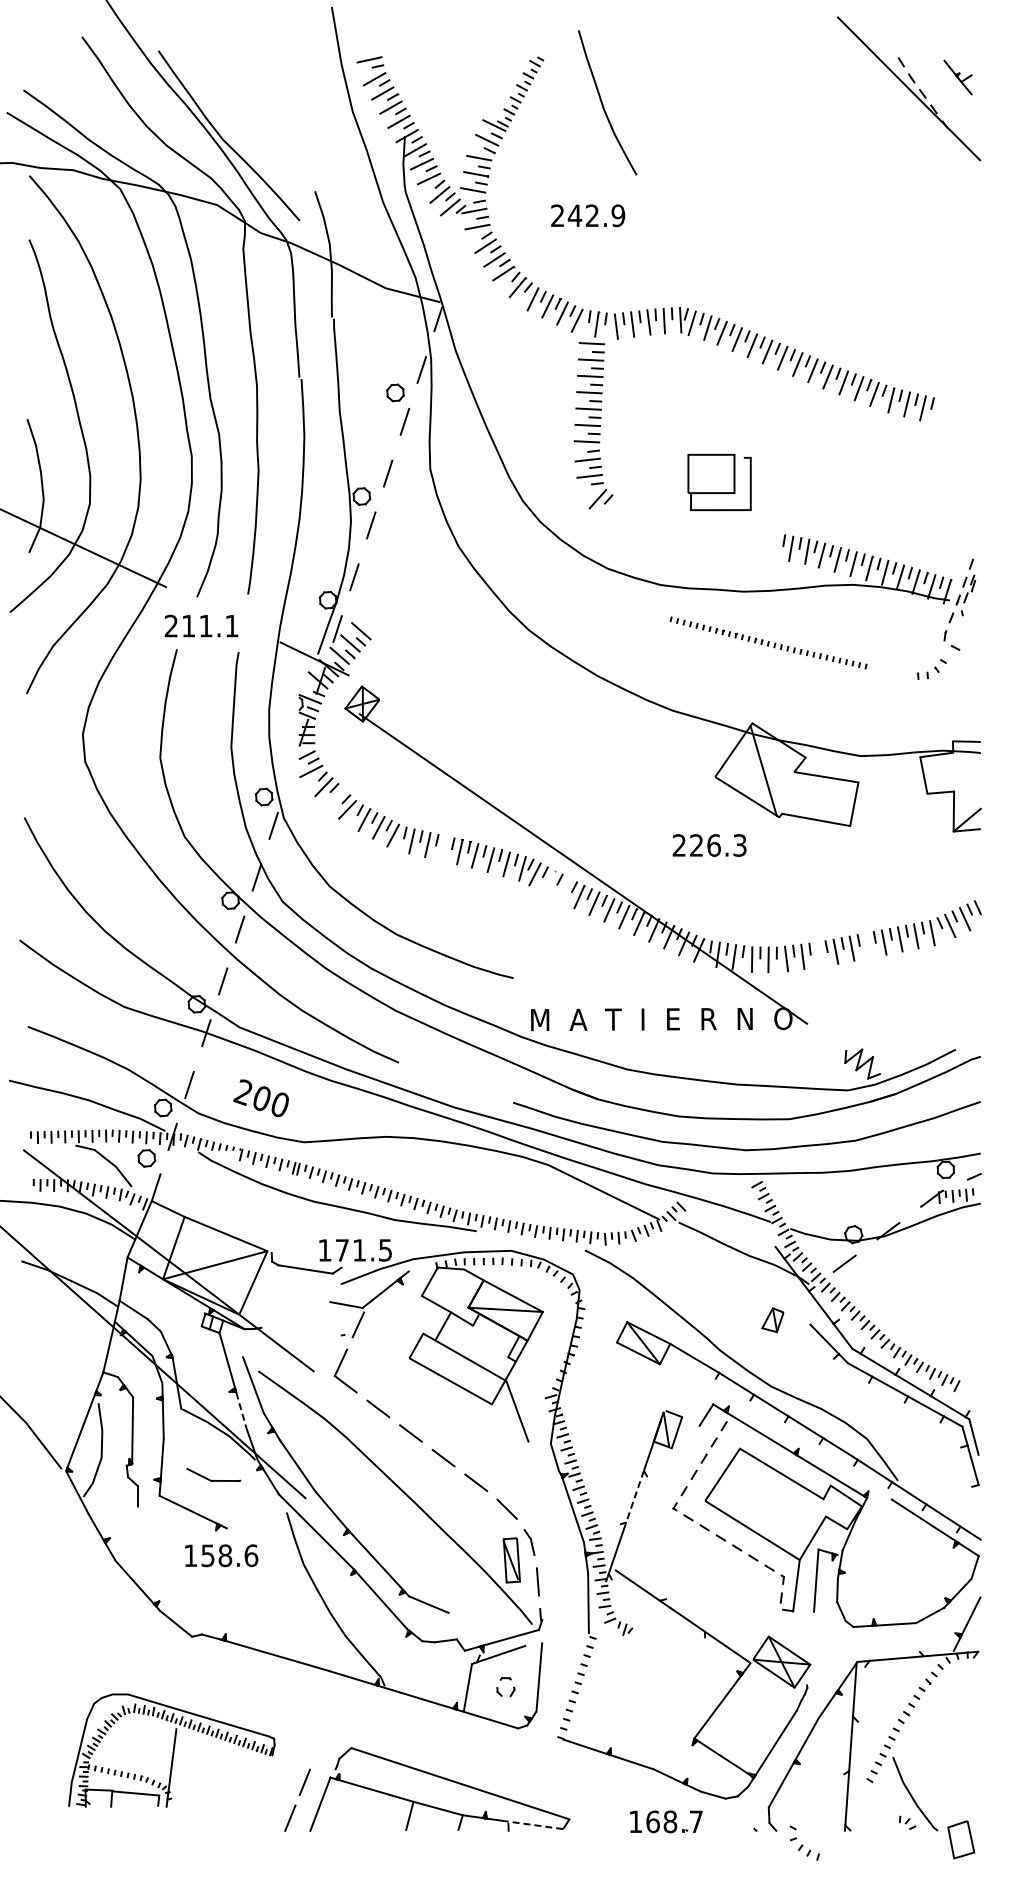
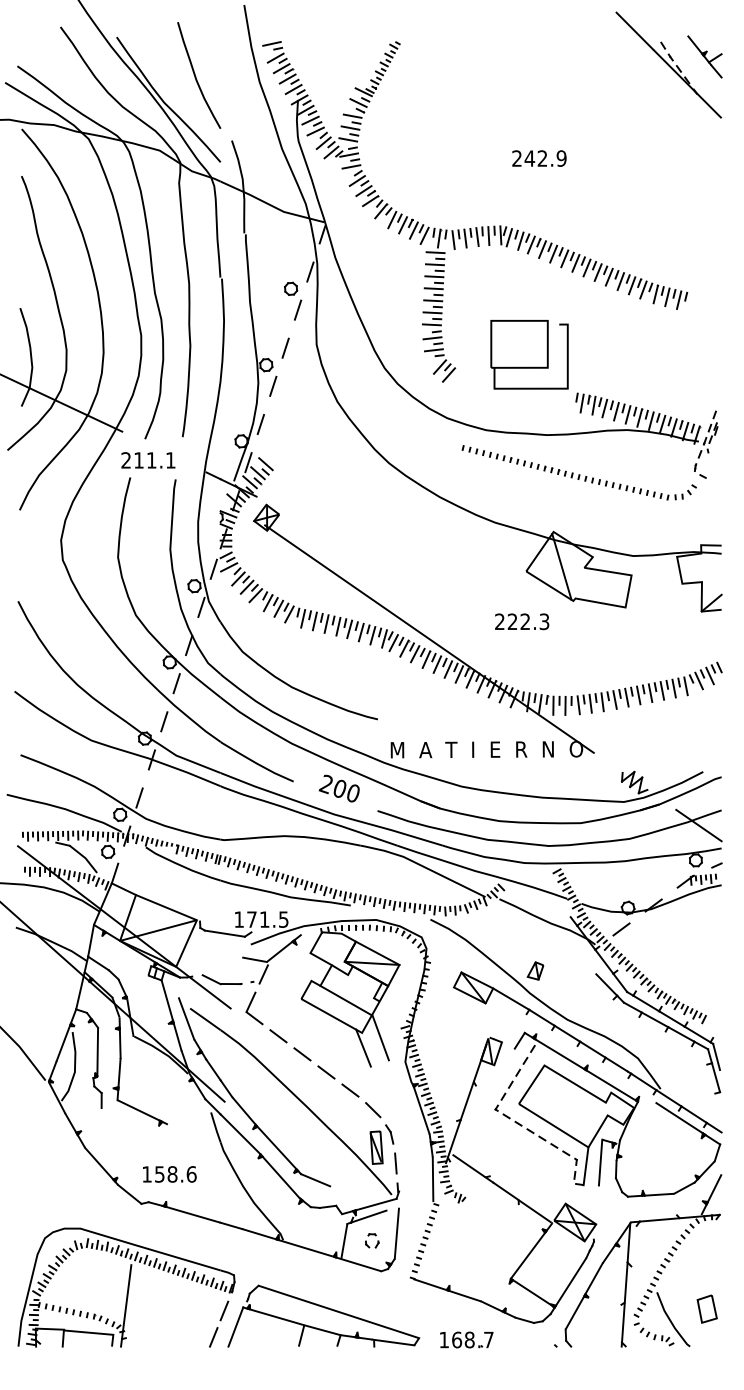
part: (957, 77) -> (704, 56), size x1.67
curve: (603, 104) -> (196, 76), moved
text: (588, 215) -> (539, 158), moved
part: (719, 482) -> (529, 354), size x1.67
line: (610, 509) -> (449, 374), added
part: (768, 642) -> (565, 472), size x1.43
line: (290, 774) -> (213, 569), added
line: (335, 798) -> (246, 587), added
text: (713, 845) -> (525, 621), 226.3 -> 222.3
line: (443, 848) -> (326, 624), added
line: (549, 881) -> (404, 648), added
line: (563, 889) -> (414, 654), added
line: (867, 945) -> (638, 695), added
line: (818, 954) -> (602, 701), added
text: (260, 1098) -> (338, 788), moved
line: (949, 1122) -> (698, 825), added
part: (772, 1320) -> (535, 971), moved
line: (241, 1410) -> (177, 1037), dashed -> solid
line: (494, 1424) -> (363, 1047), added
part: (213, 1475) -> (221, 980), moved
line: (634, 1497) -> (466, 1101), dashed -> solid
text: (221, 1555) -> (169, 1174), moved
part: (171, 1750) -> (126, 1287), size x1.43
part: (666, 1821) -> (466, 1339), moved
line: (534, 1825) -> (393, 1342), dashed -> solid
part: (961, 1839) -> (707, 1308), moved
part: (804, 1842) -> (644, 1326), moved

